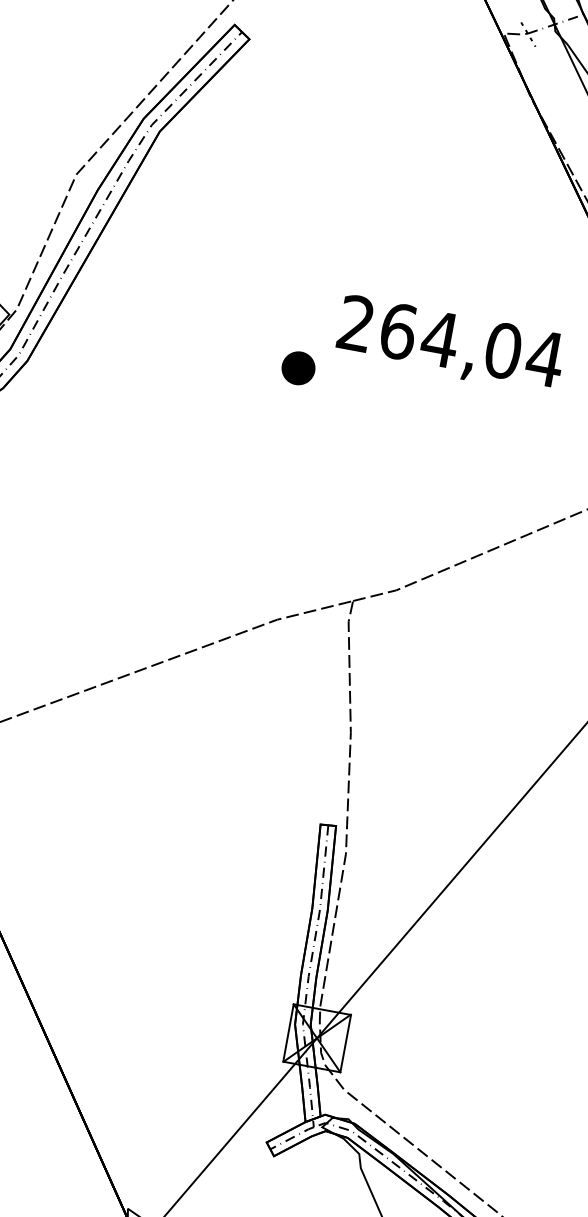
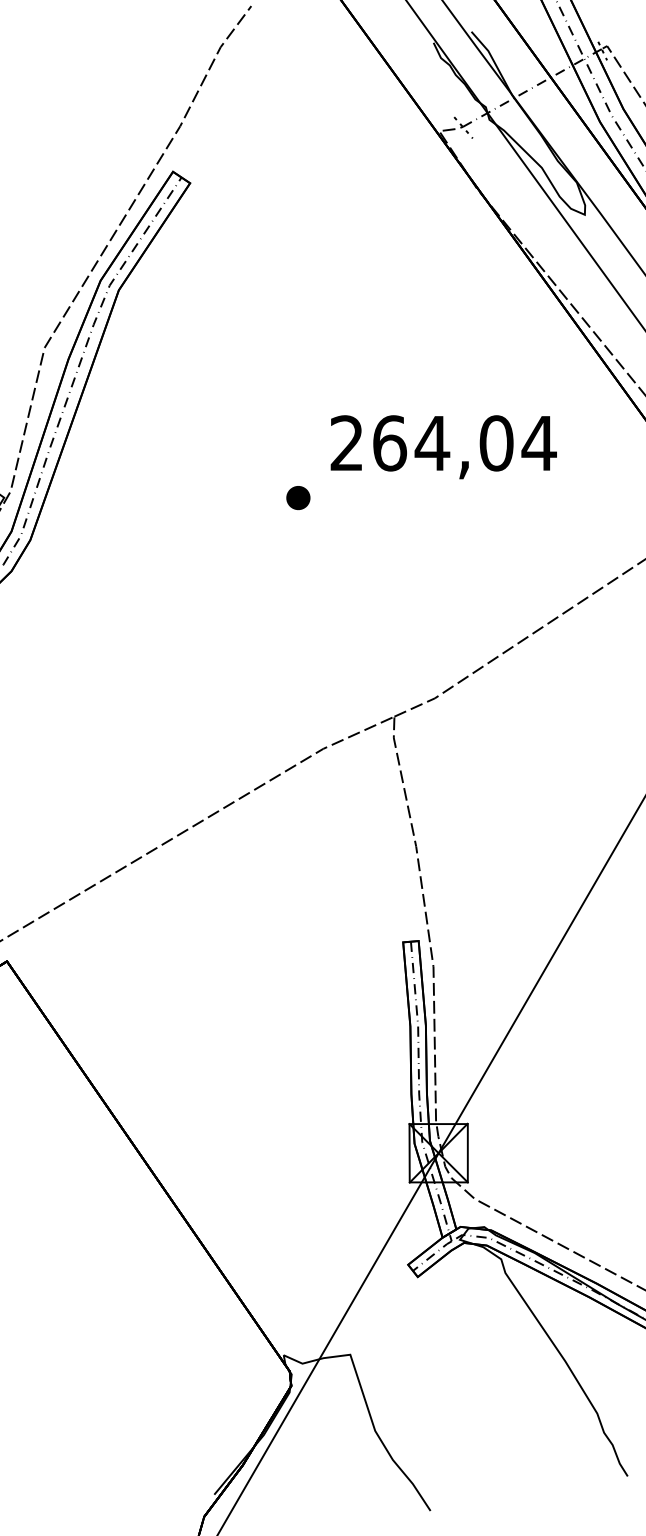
part: (298, 368) -> (298, 498), size x0.71

